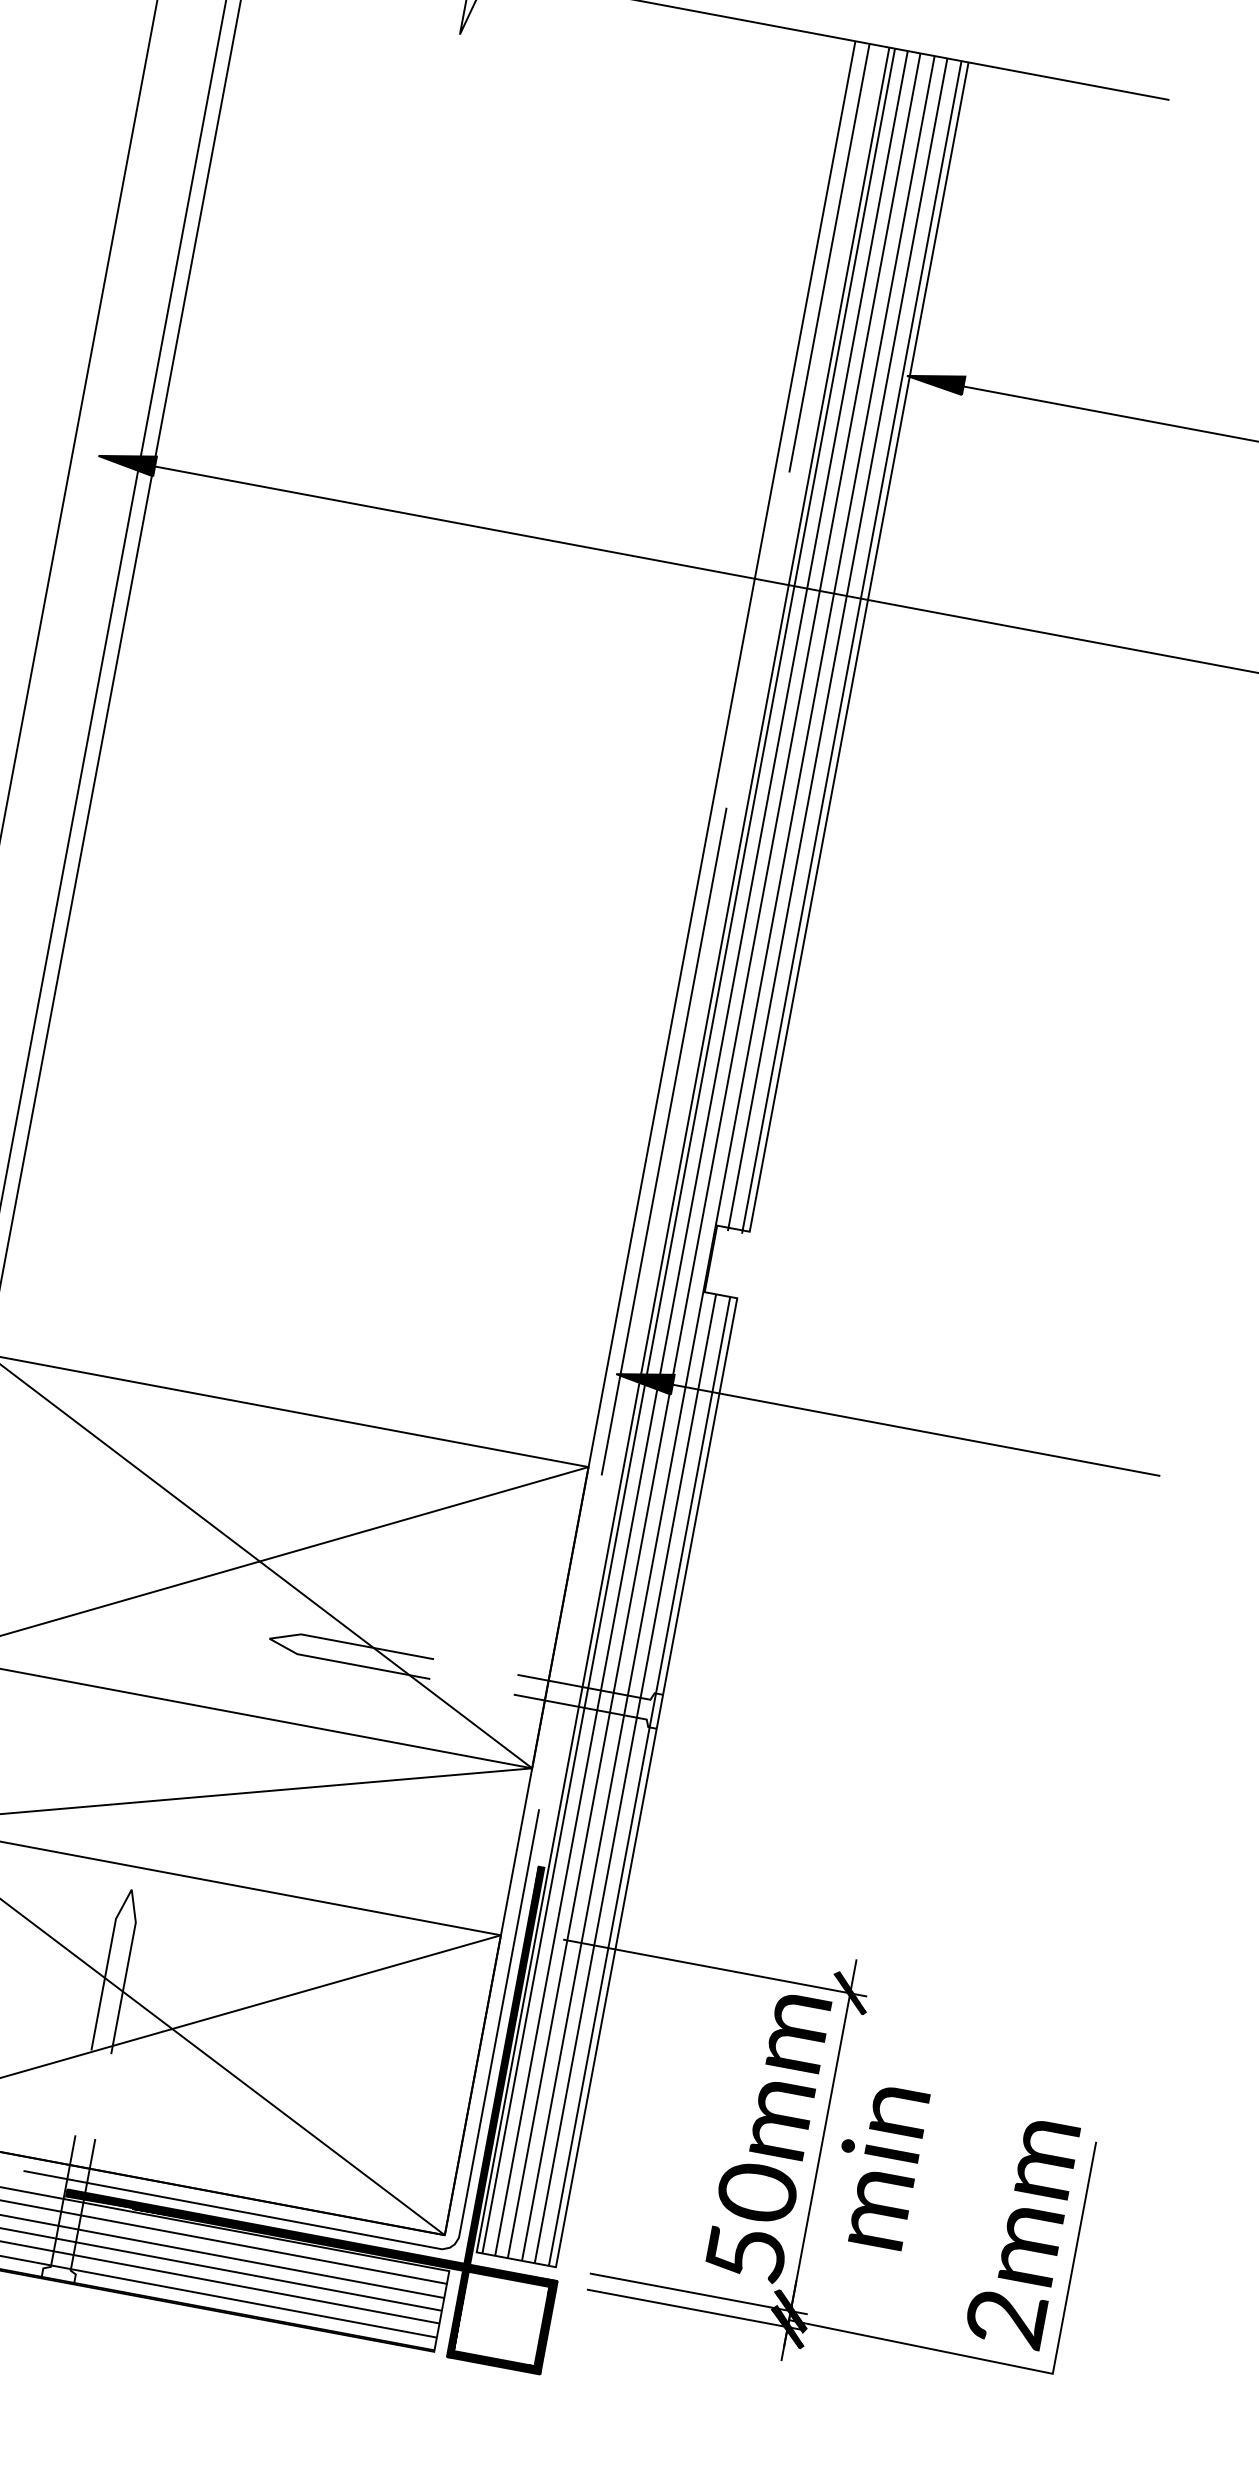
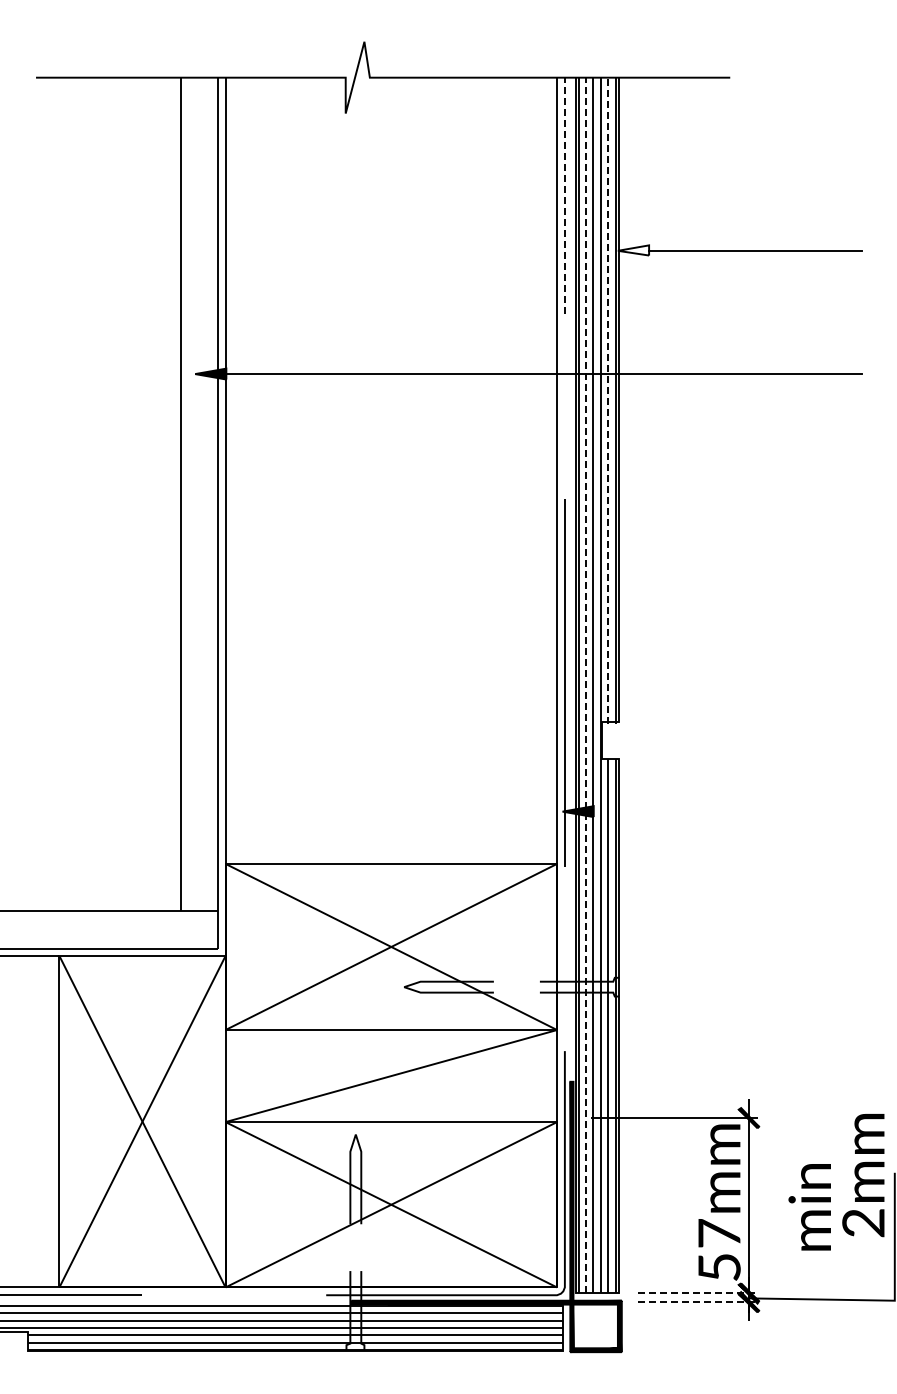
line: (828, 257) -> (564, 195), solid -> dashed
fill: (935, 380) -> (633, 250), removed
line: (837, 643) -> (607, 400), solid -> dashed
line: (700, 1153) -> (585, 685), solid -> dashed
line: (915, 1429) -> (727, 811), removed
text: (877, 2166) -> (809, 1207), moved
text: (757, 2192) -> (719, 1233), 50mm -> 57mm
text: (1022, 2232) -> (863, 1175), moved
line: (699, 2294) -> (698, 1293), solid -> dashed
line: (696, 2310) -> (698, 1302), solid -> dashed

